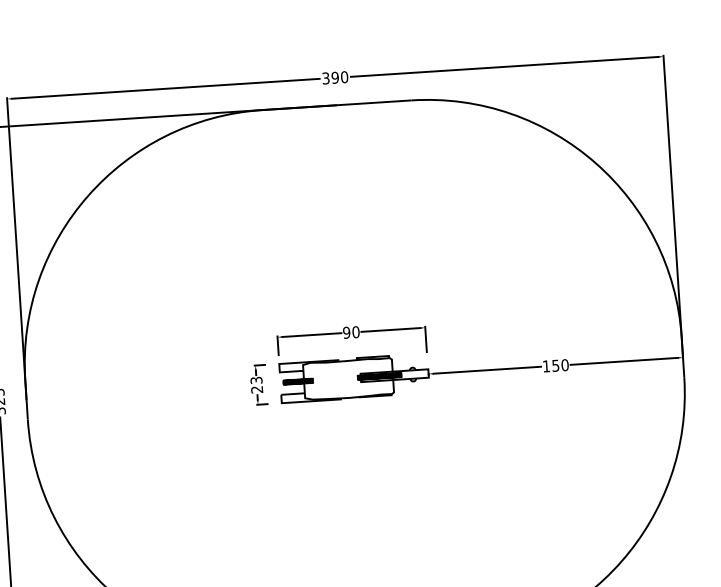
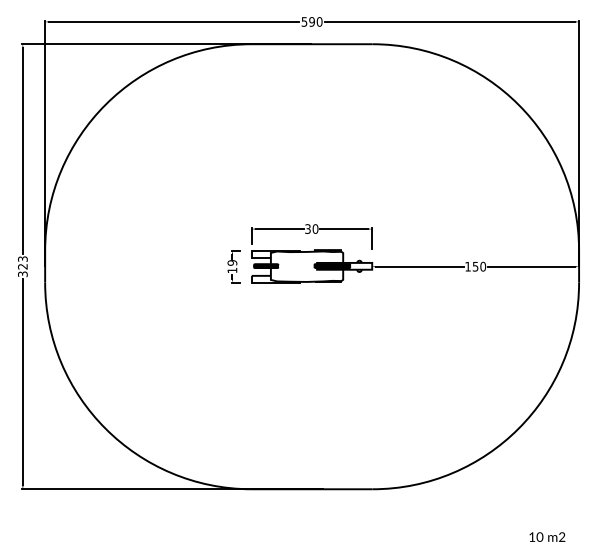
text: (325, 77) -> (304, 21), 390 -> 590
text: (346, 332) -> (307, 228), 90 -> 30
text: (256, 384) -> (232, 266), 23 -> 19

